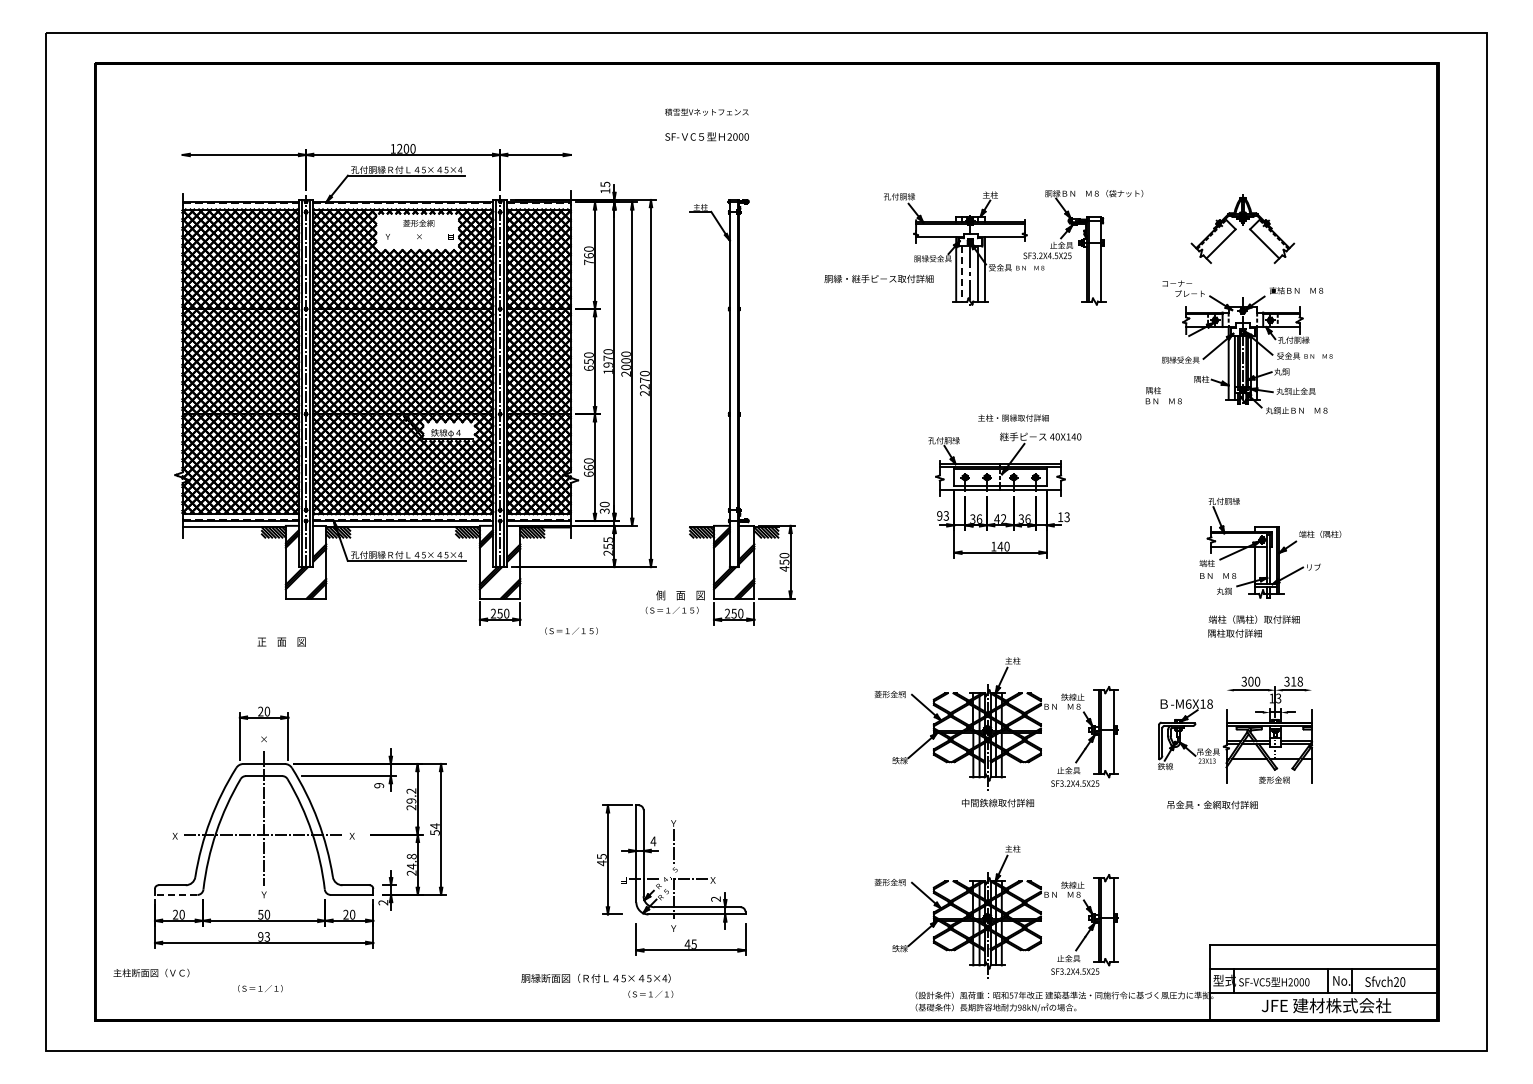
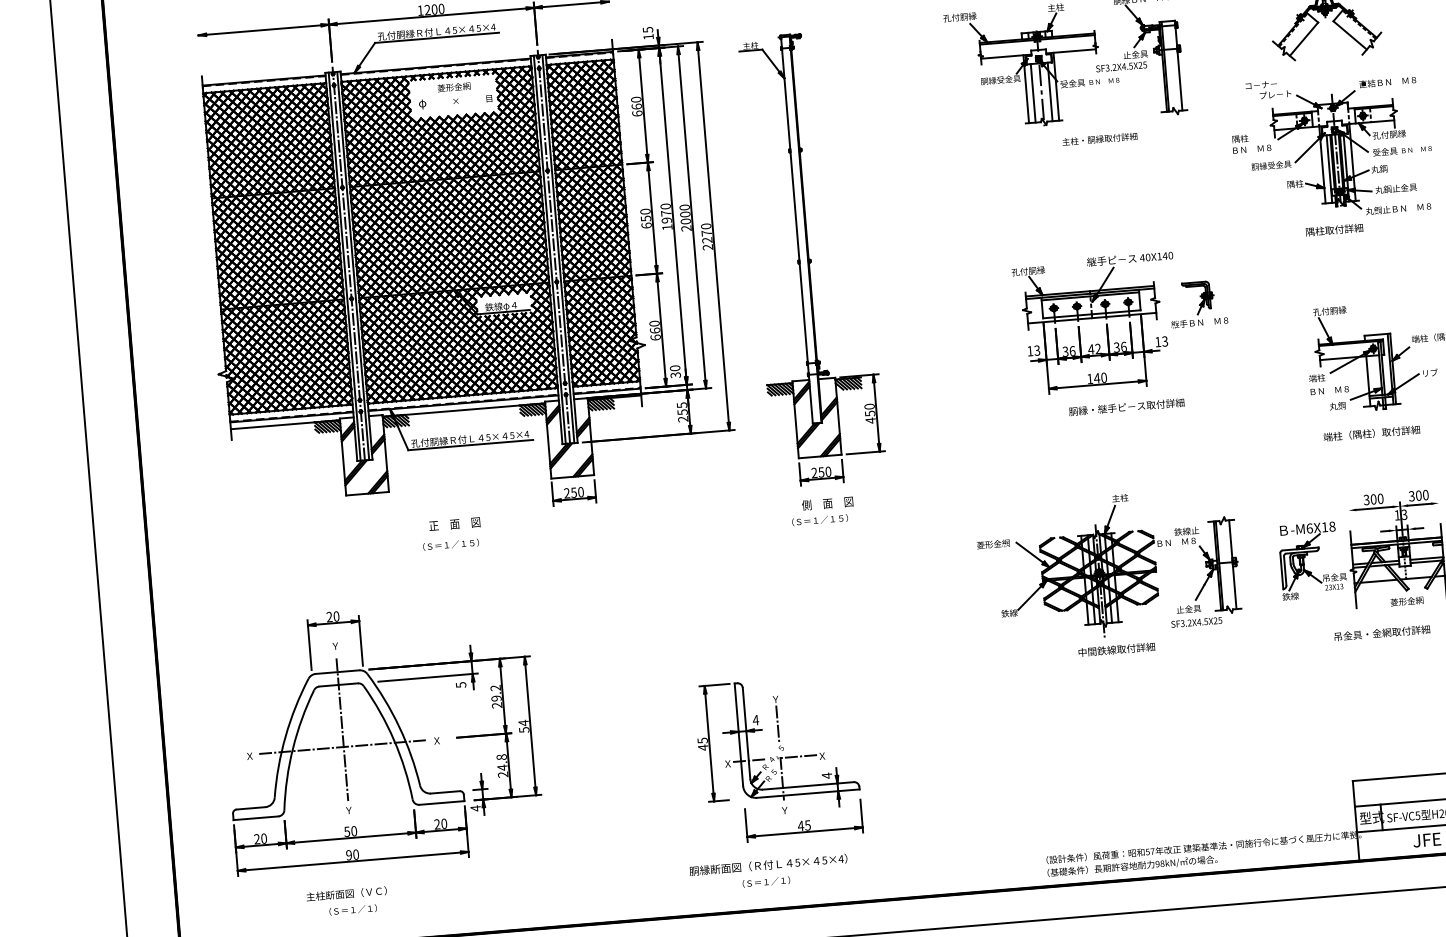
text: (387, 236) -> (422, 103), Ｙ -> φ
text: (588, 261) -> (636, 112), 760 -> 660
line: (962, 273) -> (1033, 92), dashed -> solid
text: (878, 278) -> (1126, 406), moved
text: (1163, 395) -> (1251, 143), moved
text: (1013, 417) -> (1099, 138), moved
part: (1101, 484) -> (1198, 303), added
text: (939, 515) -> (1029, 350), 93 -> 13
text: (674, 601) -> (821, 510), moved
text: (571, 630) -> (450, 544), moved
text: (1234, 633) -> (1334, 230), moved
text: (281, 641) -> (454, 523), moved
text: (1296, 681) -> (1421, 495), 318 -> 300
text: (263, 739) -> (334, 646), × -> Ｙ
text: (378, 785) -> (460, 684), 9 -> 5
text: (1212, 804) -> (1382, 632), moved
text: (623, 880) -> (727, 764), 目 -> Ｘ
line: (175, 894) -> (255, 817), dashed -> solid
text: (715, 899) -> (826, 776), 2 -> 4
text: (383, 902) -> (475, 808), 2 -> 4
part: (996, 911) -> (1124, 764), removed
text: (267, 936) -> (356, 854), 93 -> 90
text: (151, 972) -> (346, 893), moved
text: (595, 977) -> (767, 864), moved

